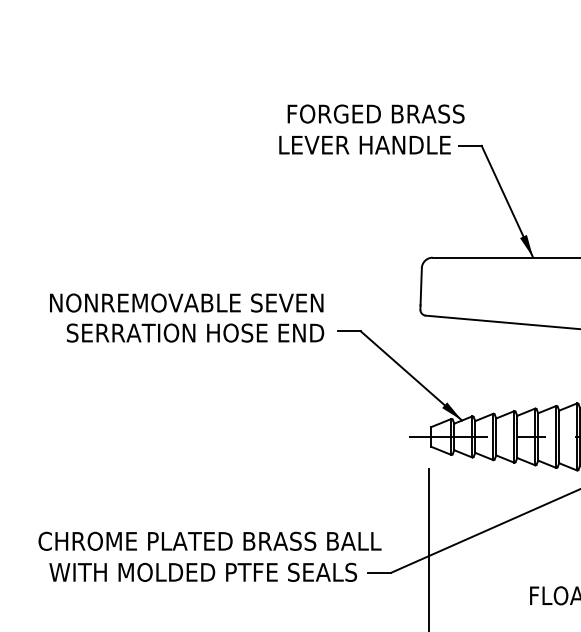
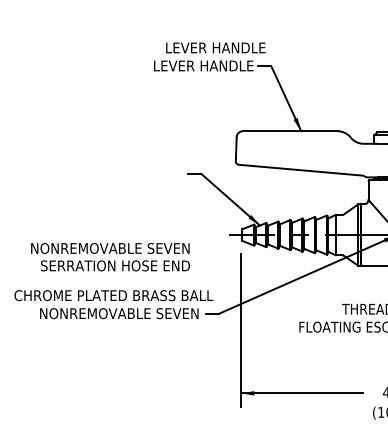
text: (380, 113) -> (212, 47), FORGED BRASS -> LEVER HANDLE
text: (186, 318) -> (110, 257), moved
text: (202, 572) -> (109, 313), WITH MOLDED PTFE SEALS -> NONREMOVABLE SEVEN

